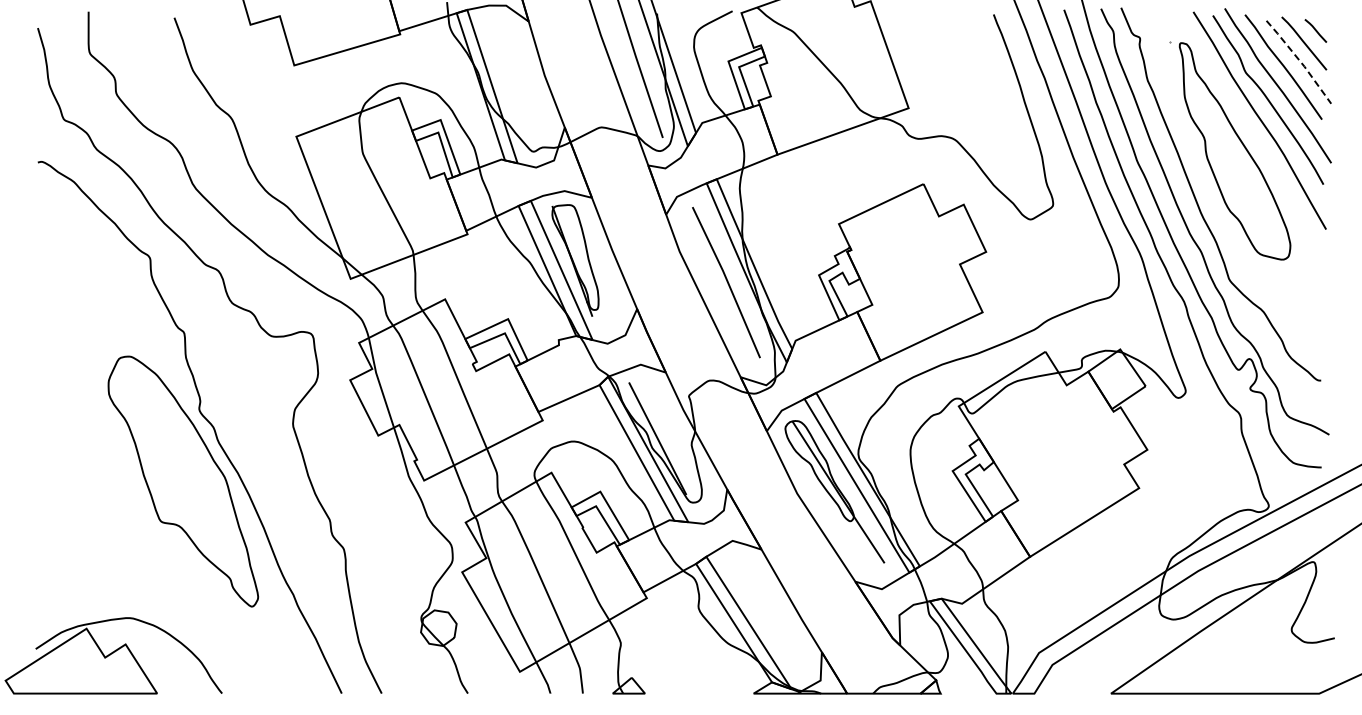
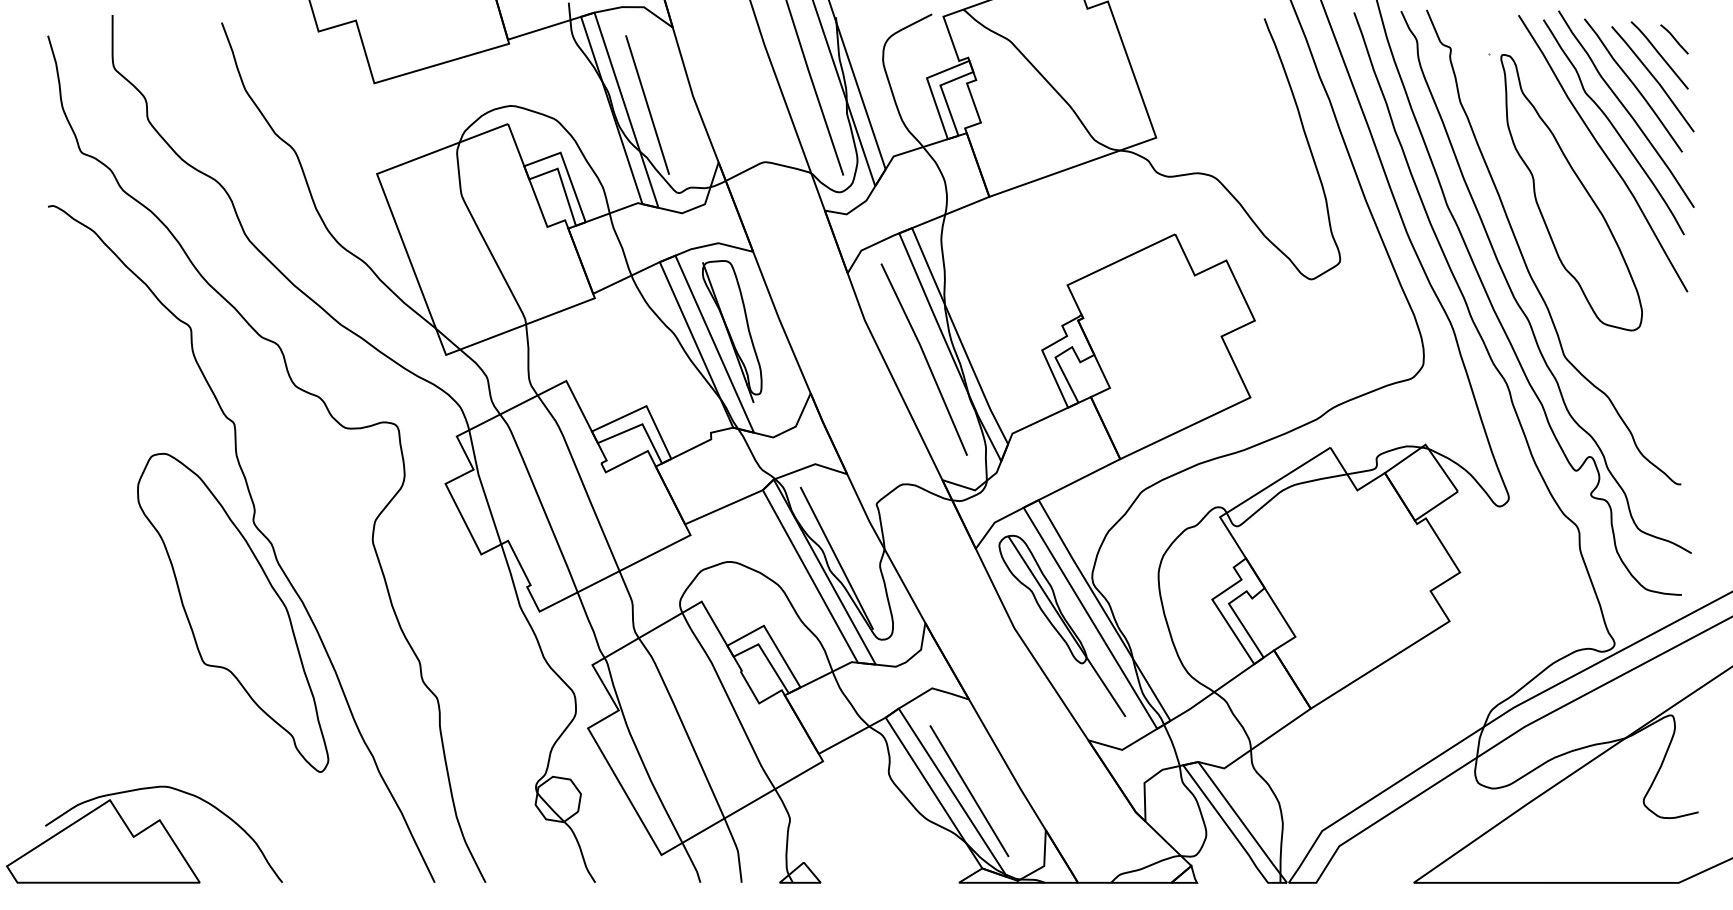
line: (1300, 61) -> (1654, 78), dashed -> solid
line: (508, 82) -> (646, 105), added
line: (761, 621) -> (968, 790), added

